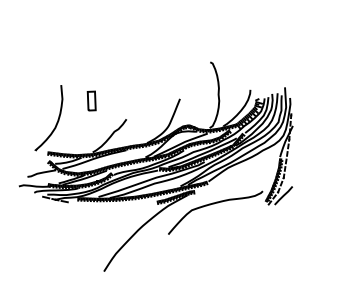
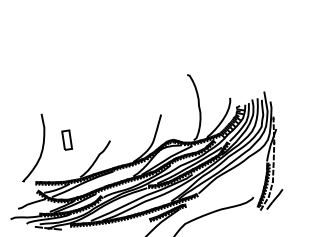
part: (91, 100) -> (66, 139), moved

